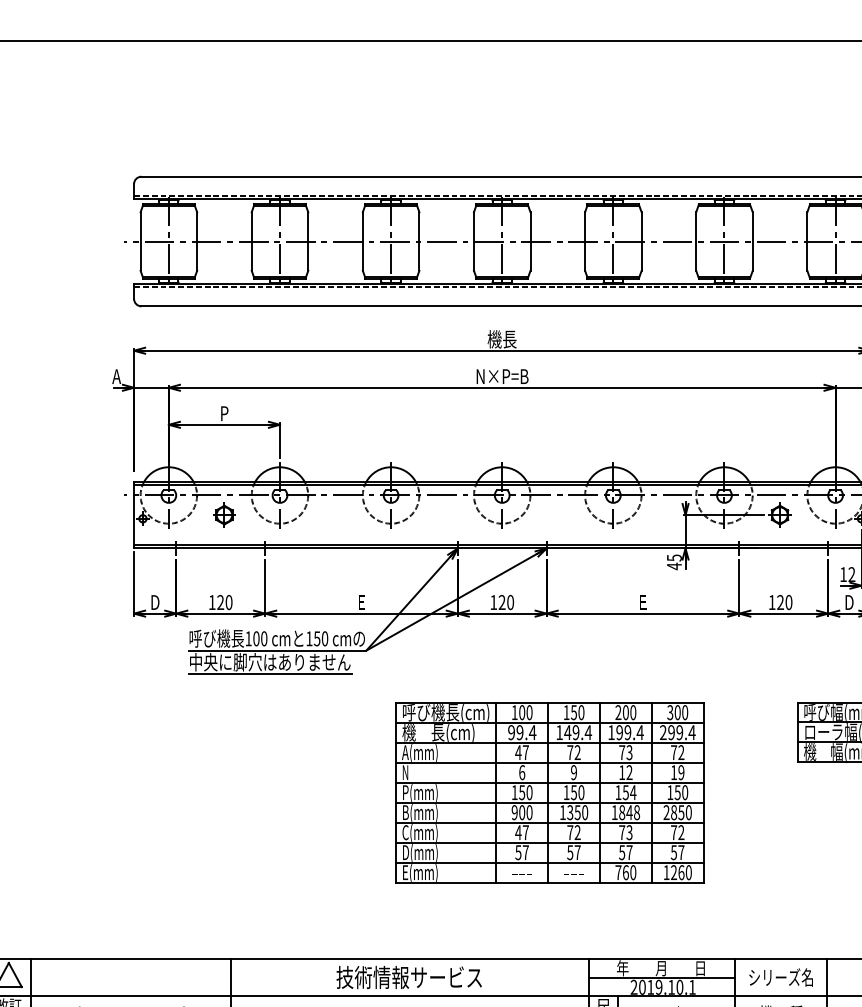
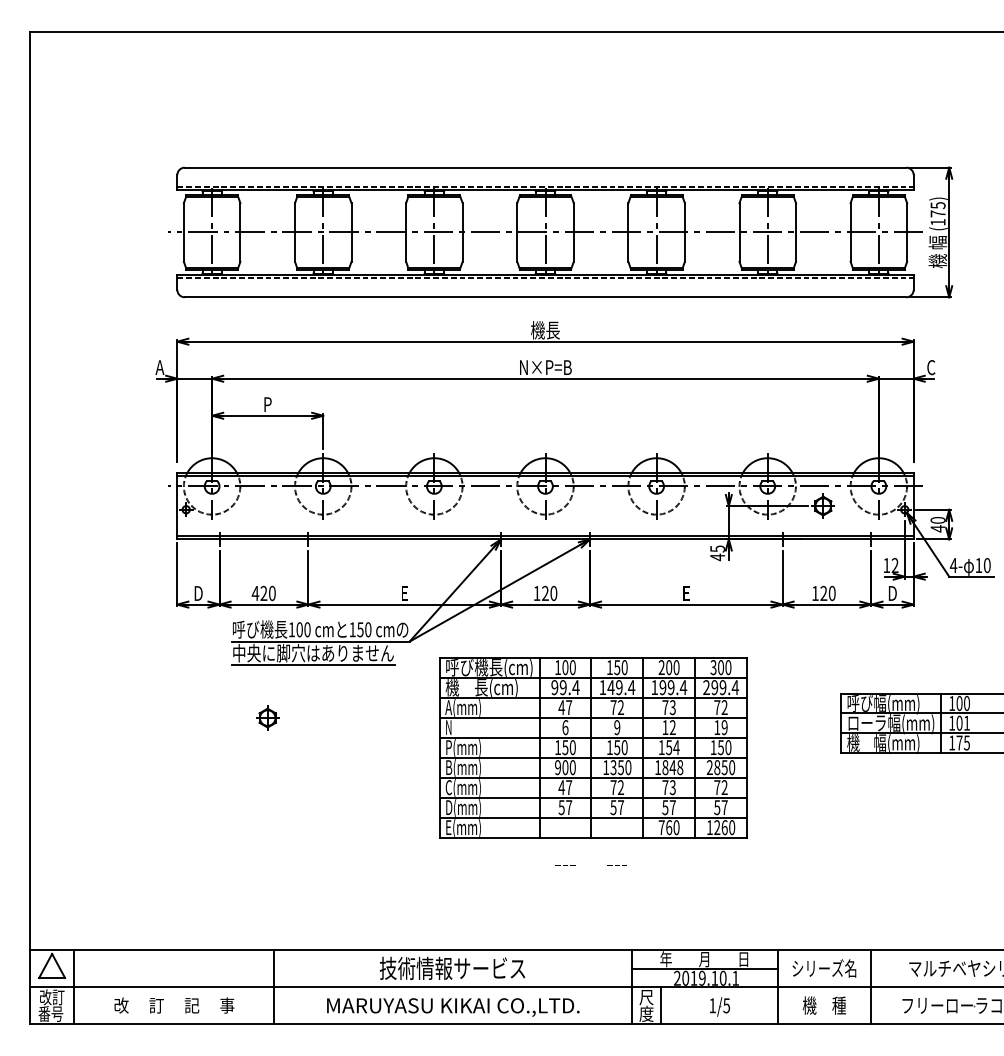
part: (224, 514) -> (267, 717), moved
text: (212, 602) -> (255, 593), 120 -> 420
part: (550, 792) -> (593, 747), moved

